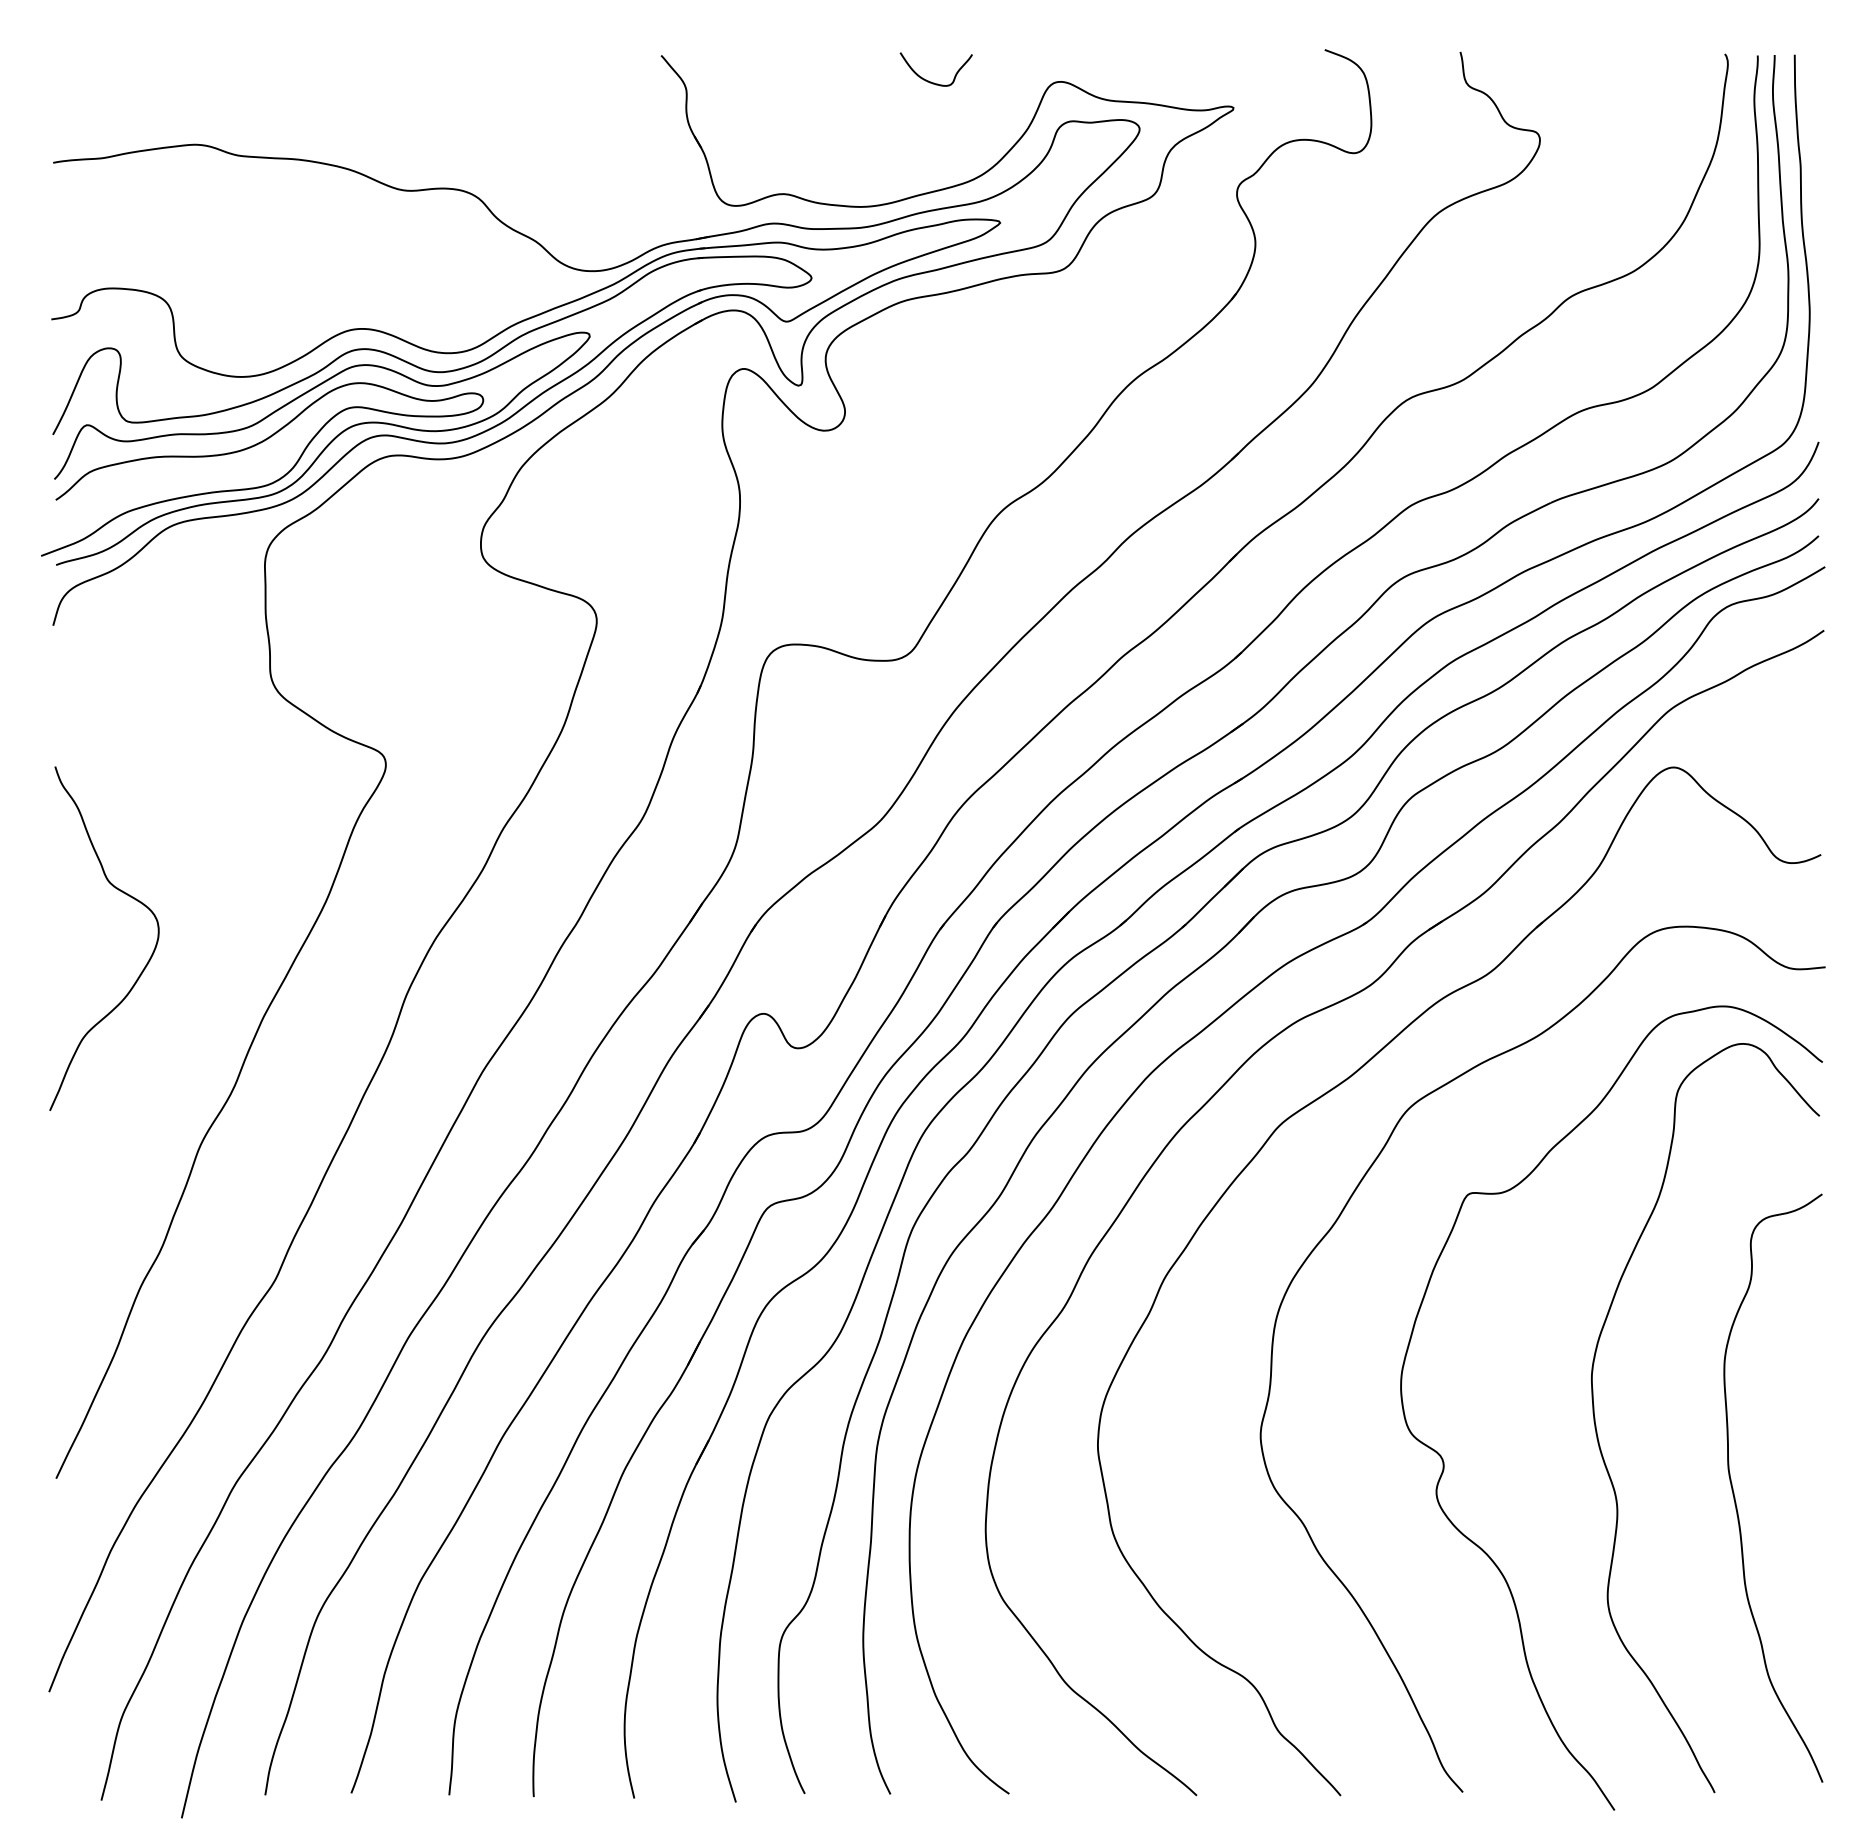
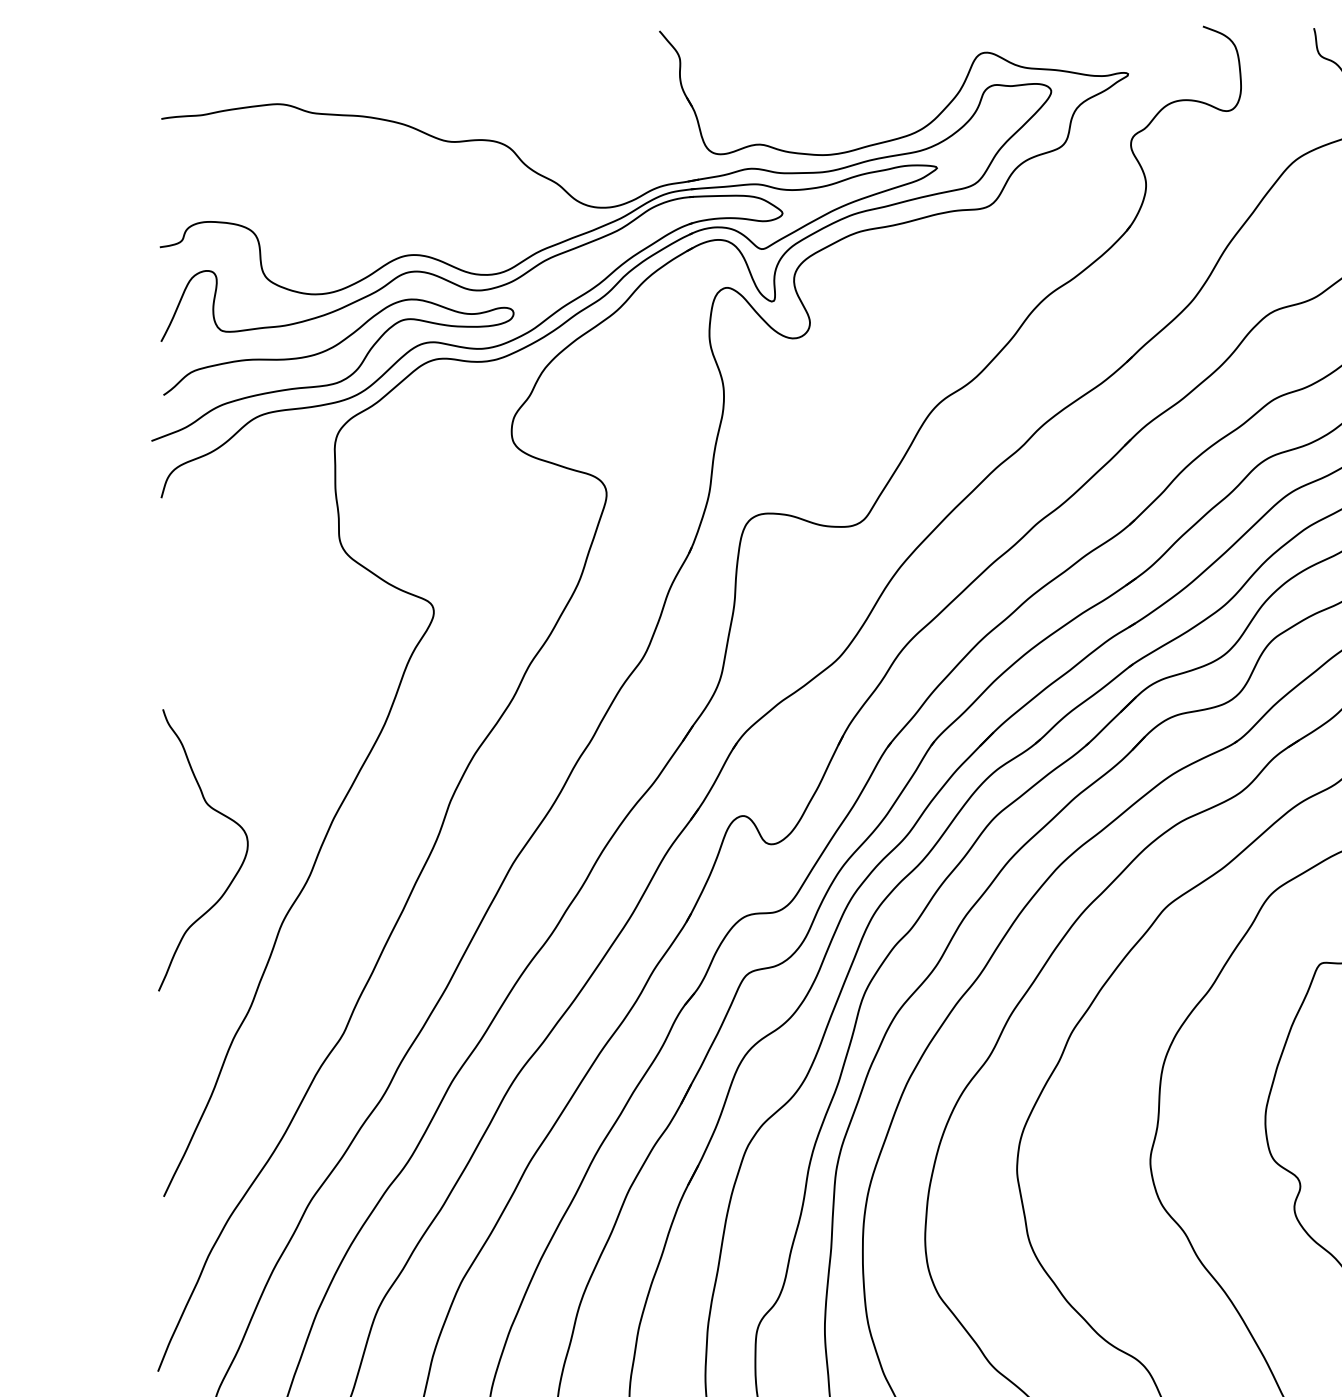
curve: (931, 81) -> (880, 52), removed
curve: (323, 449) -> (382, 353), removed
curve: (128, 896) -> (223, 815), moved

